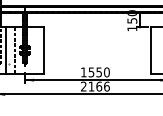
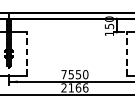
line: (43, 49) -> (26, 53), solid -> dashed
line: (151, 49) -> (127, 53), solid -> dashed
text: (83, 72) -> (63, 74), 1550 -> 7550

